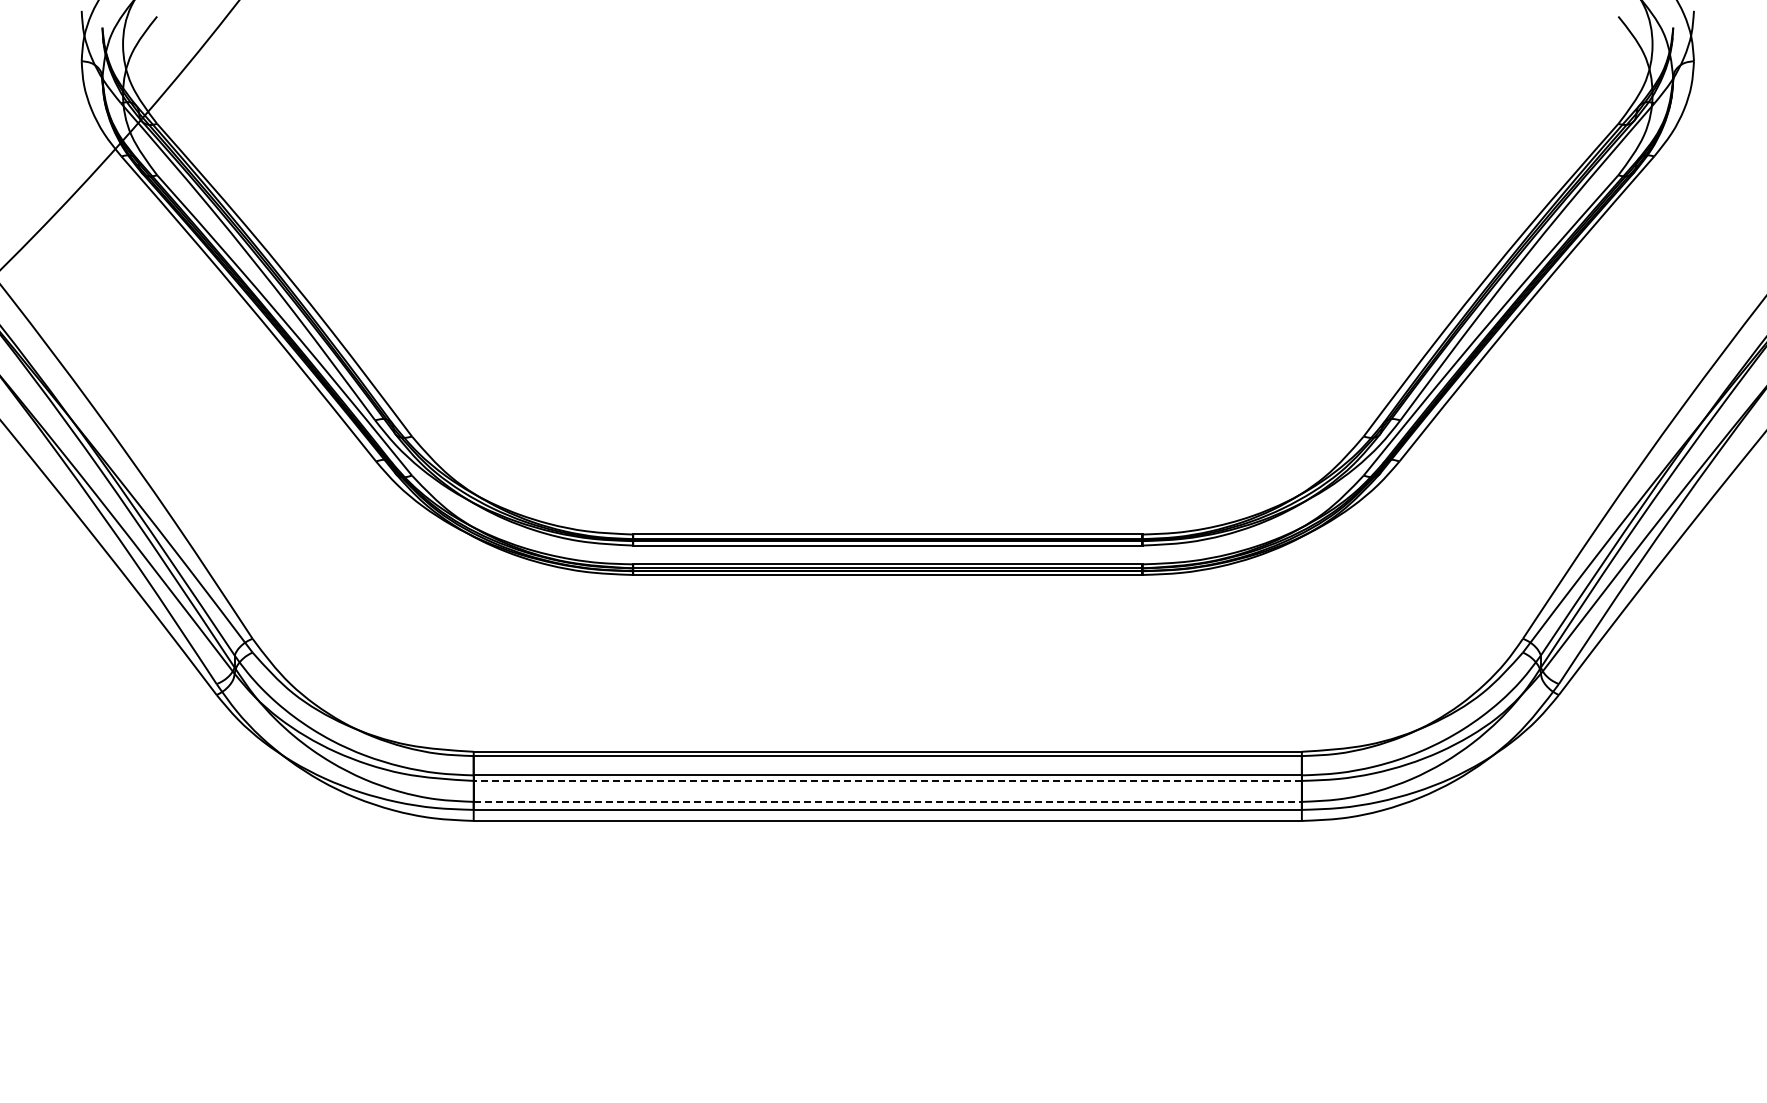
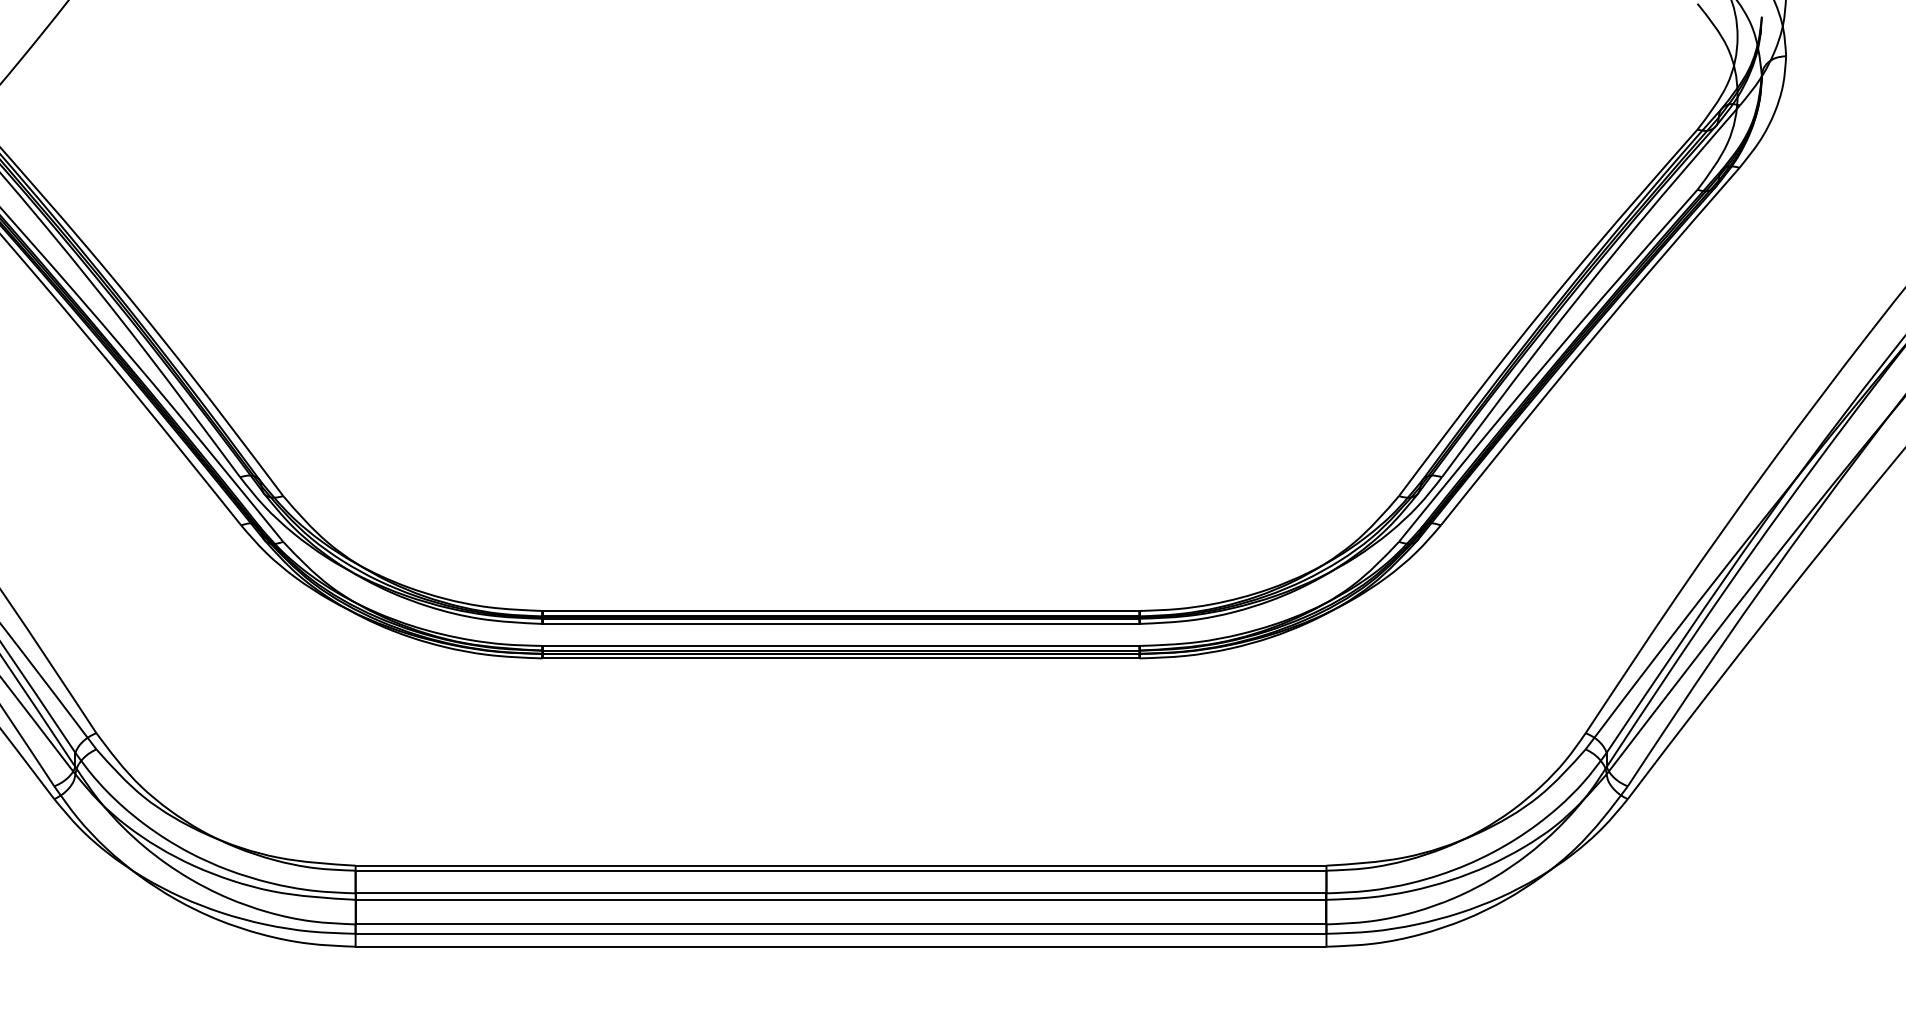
line: (887, 780) -> (840, 899), dashed -> solid
line: (888, 801) -> (841, 923), dashed -> solid

